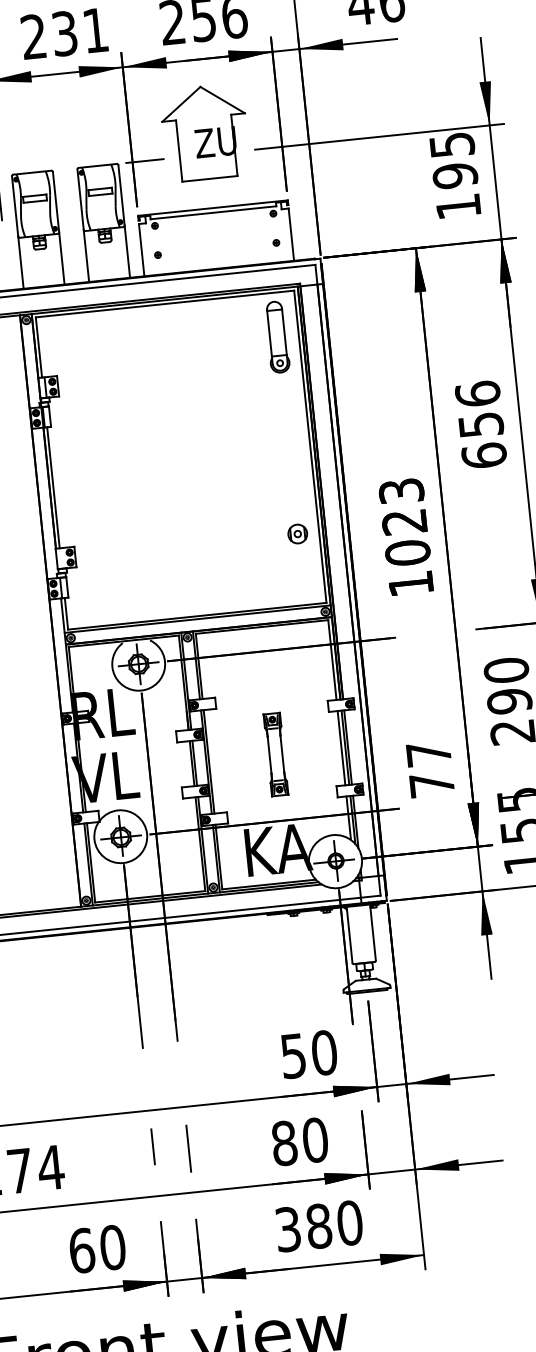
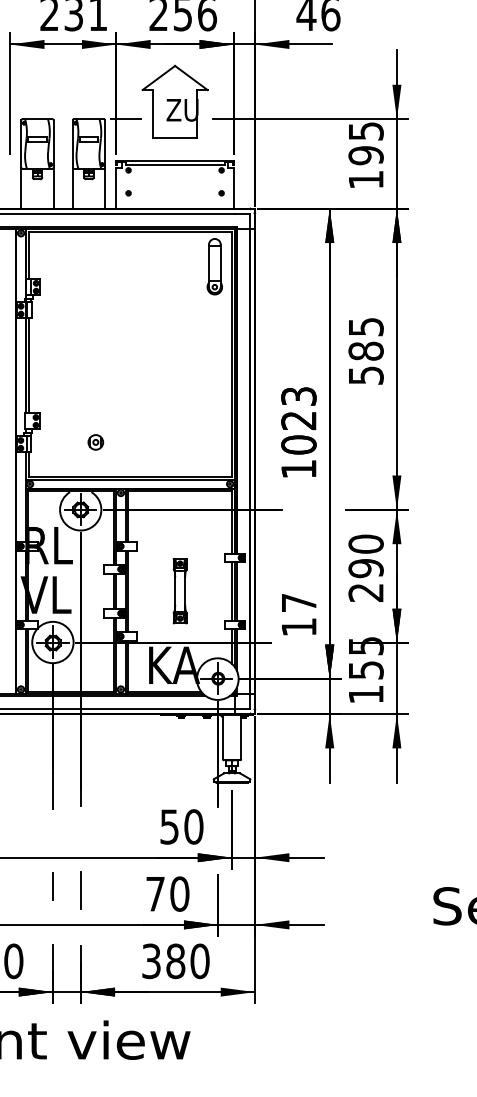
text: (480, 423) -> (365, 350), 656 -> 585
part: (297, 534) -> (95, 442), moved
text: (432, 785) -> (299, 627), 77 -> 17
text: (284, 1142) -> (155, 893), 80 -> 70

